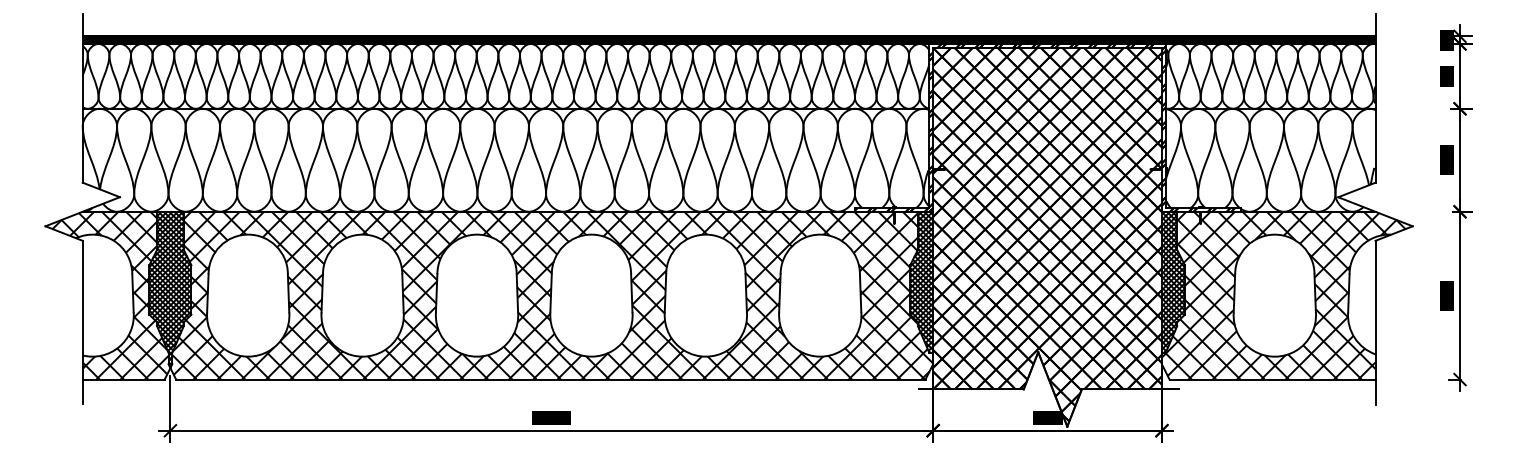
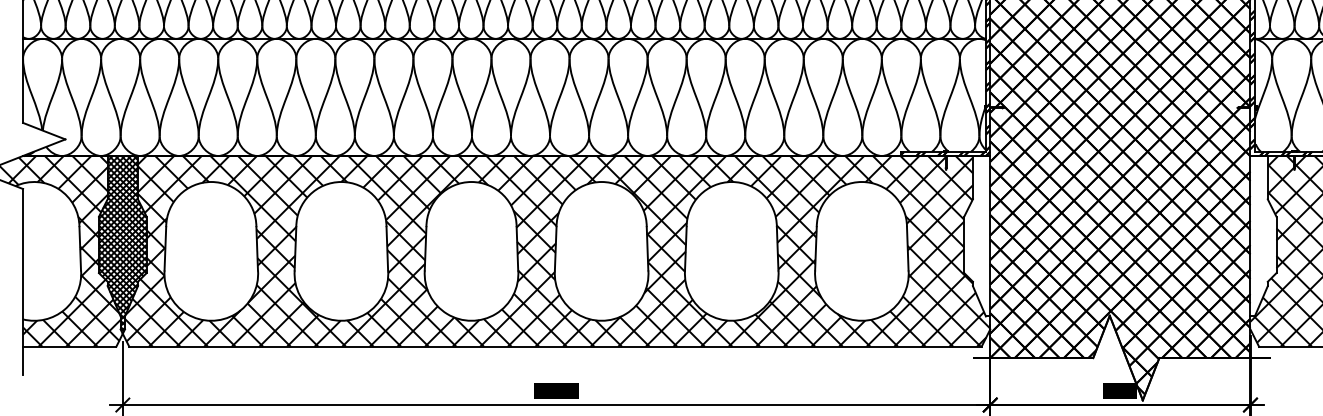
hatch: (921, 281) -> (977, 235), removed
hatch: (1172, 281) -> (1262, 235), removed

